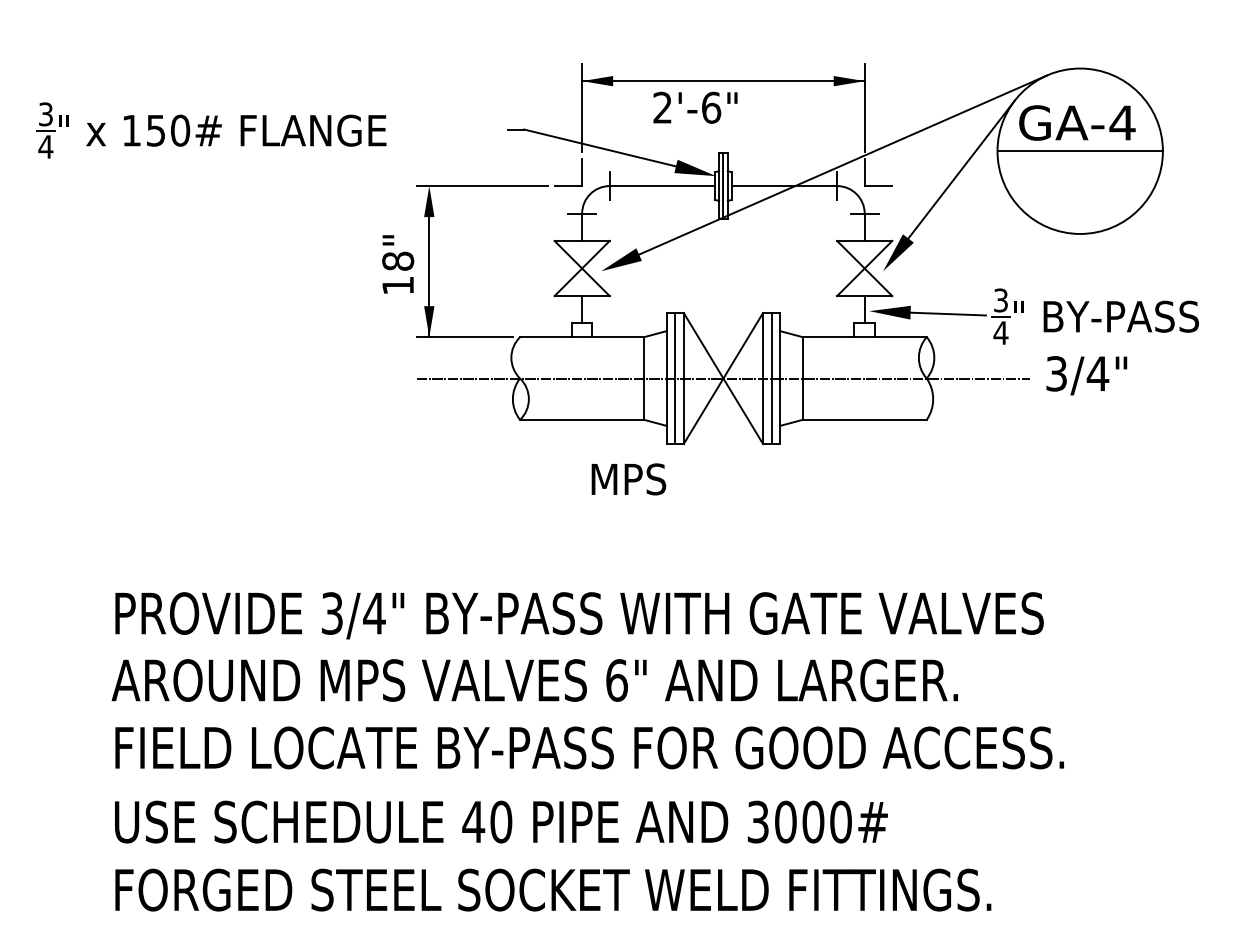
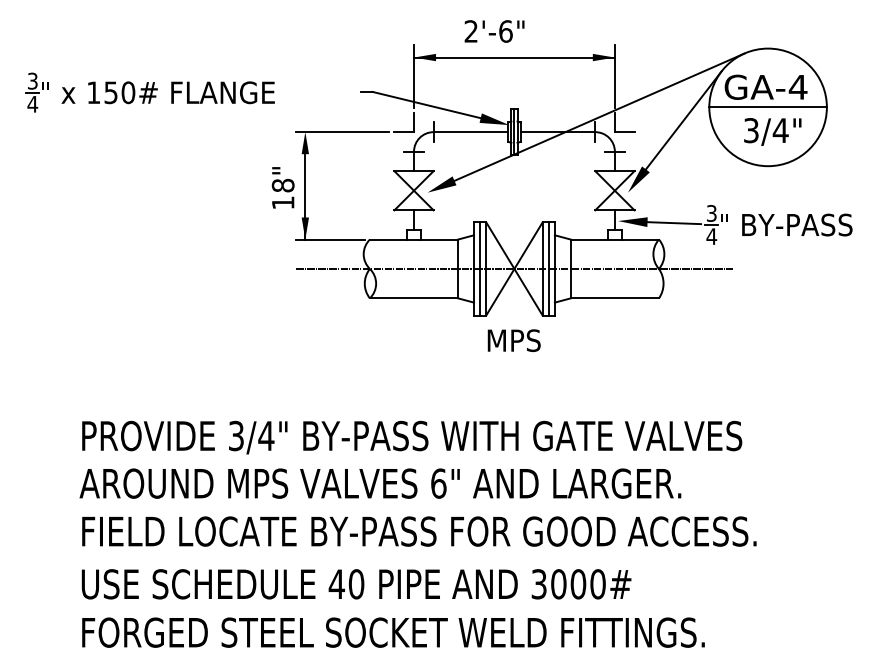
text: (695, 107) -> (494, 31), moved
text: (1086, 375) -> (772, 131), moved
text: (627, 479) -> (513, 340), moved

